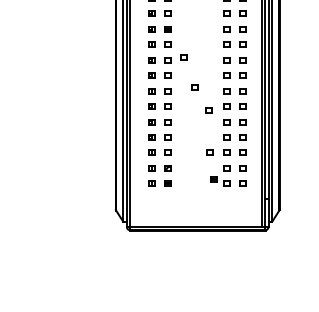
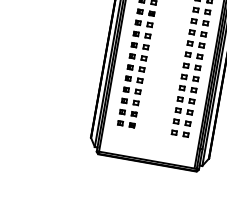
part: (183, 57) -> (159, 36), removed
part: (194, 87) -> (163, 59), removed
part: (208, 110) -> (170, 77), removed
part: (209, 152) -> (165, 107), removed
part: (213, 179) -> (165, 127), removed

